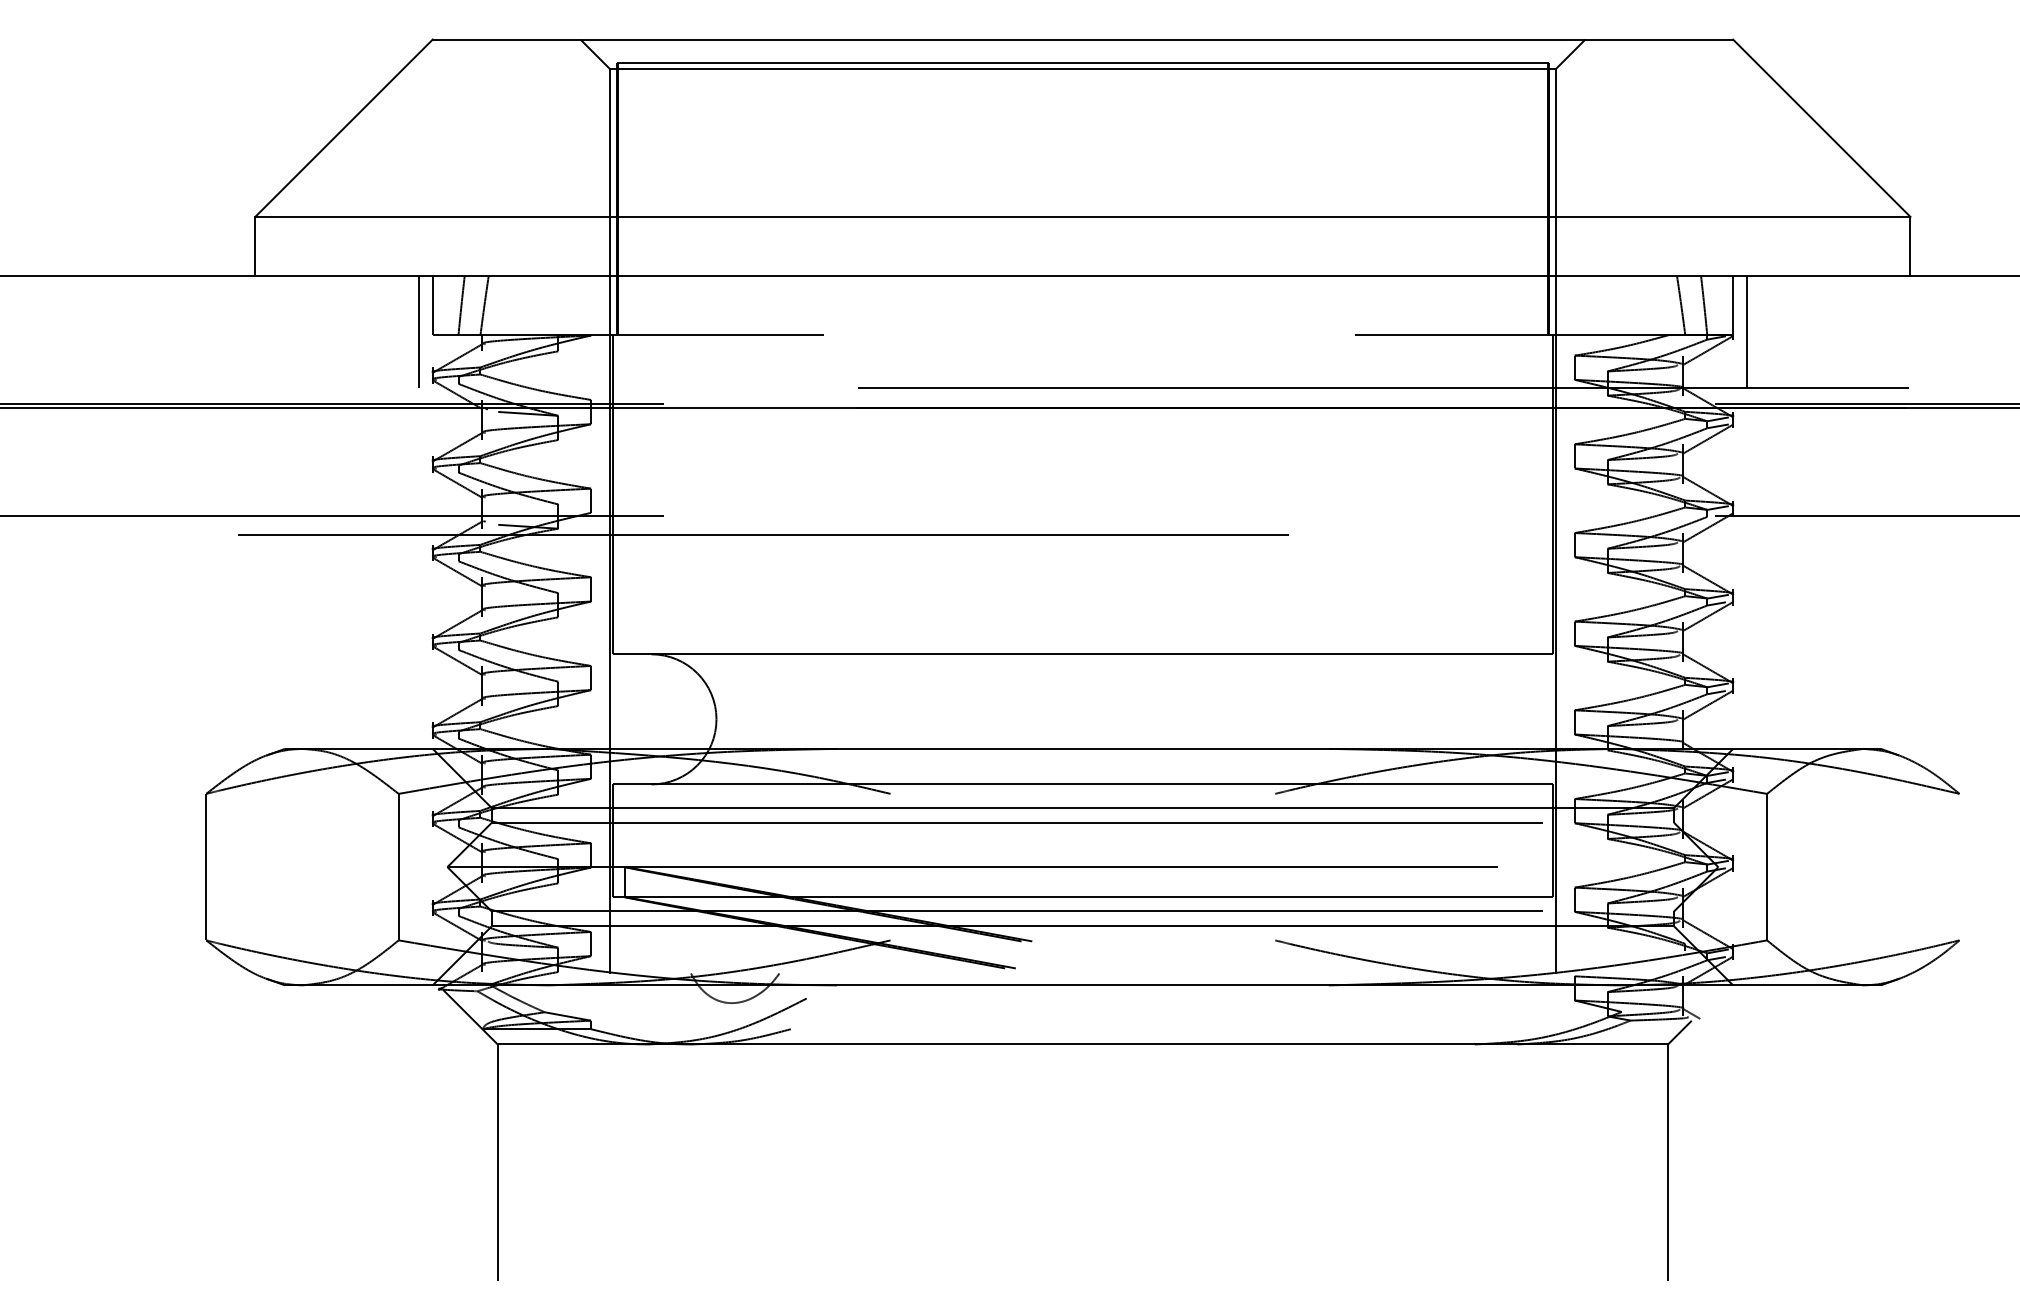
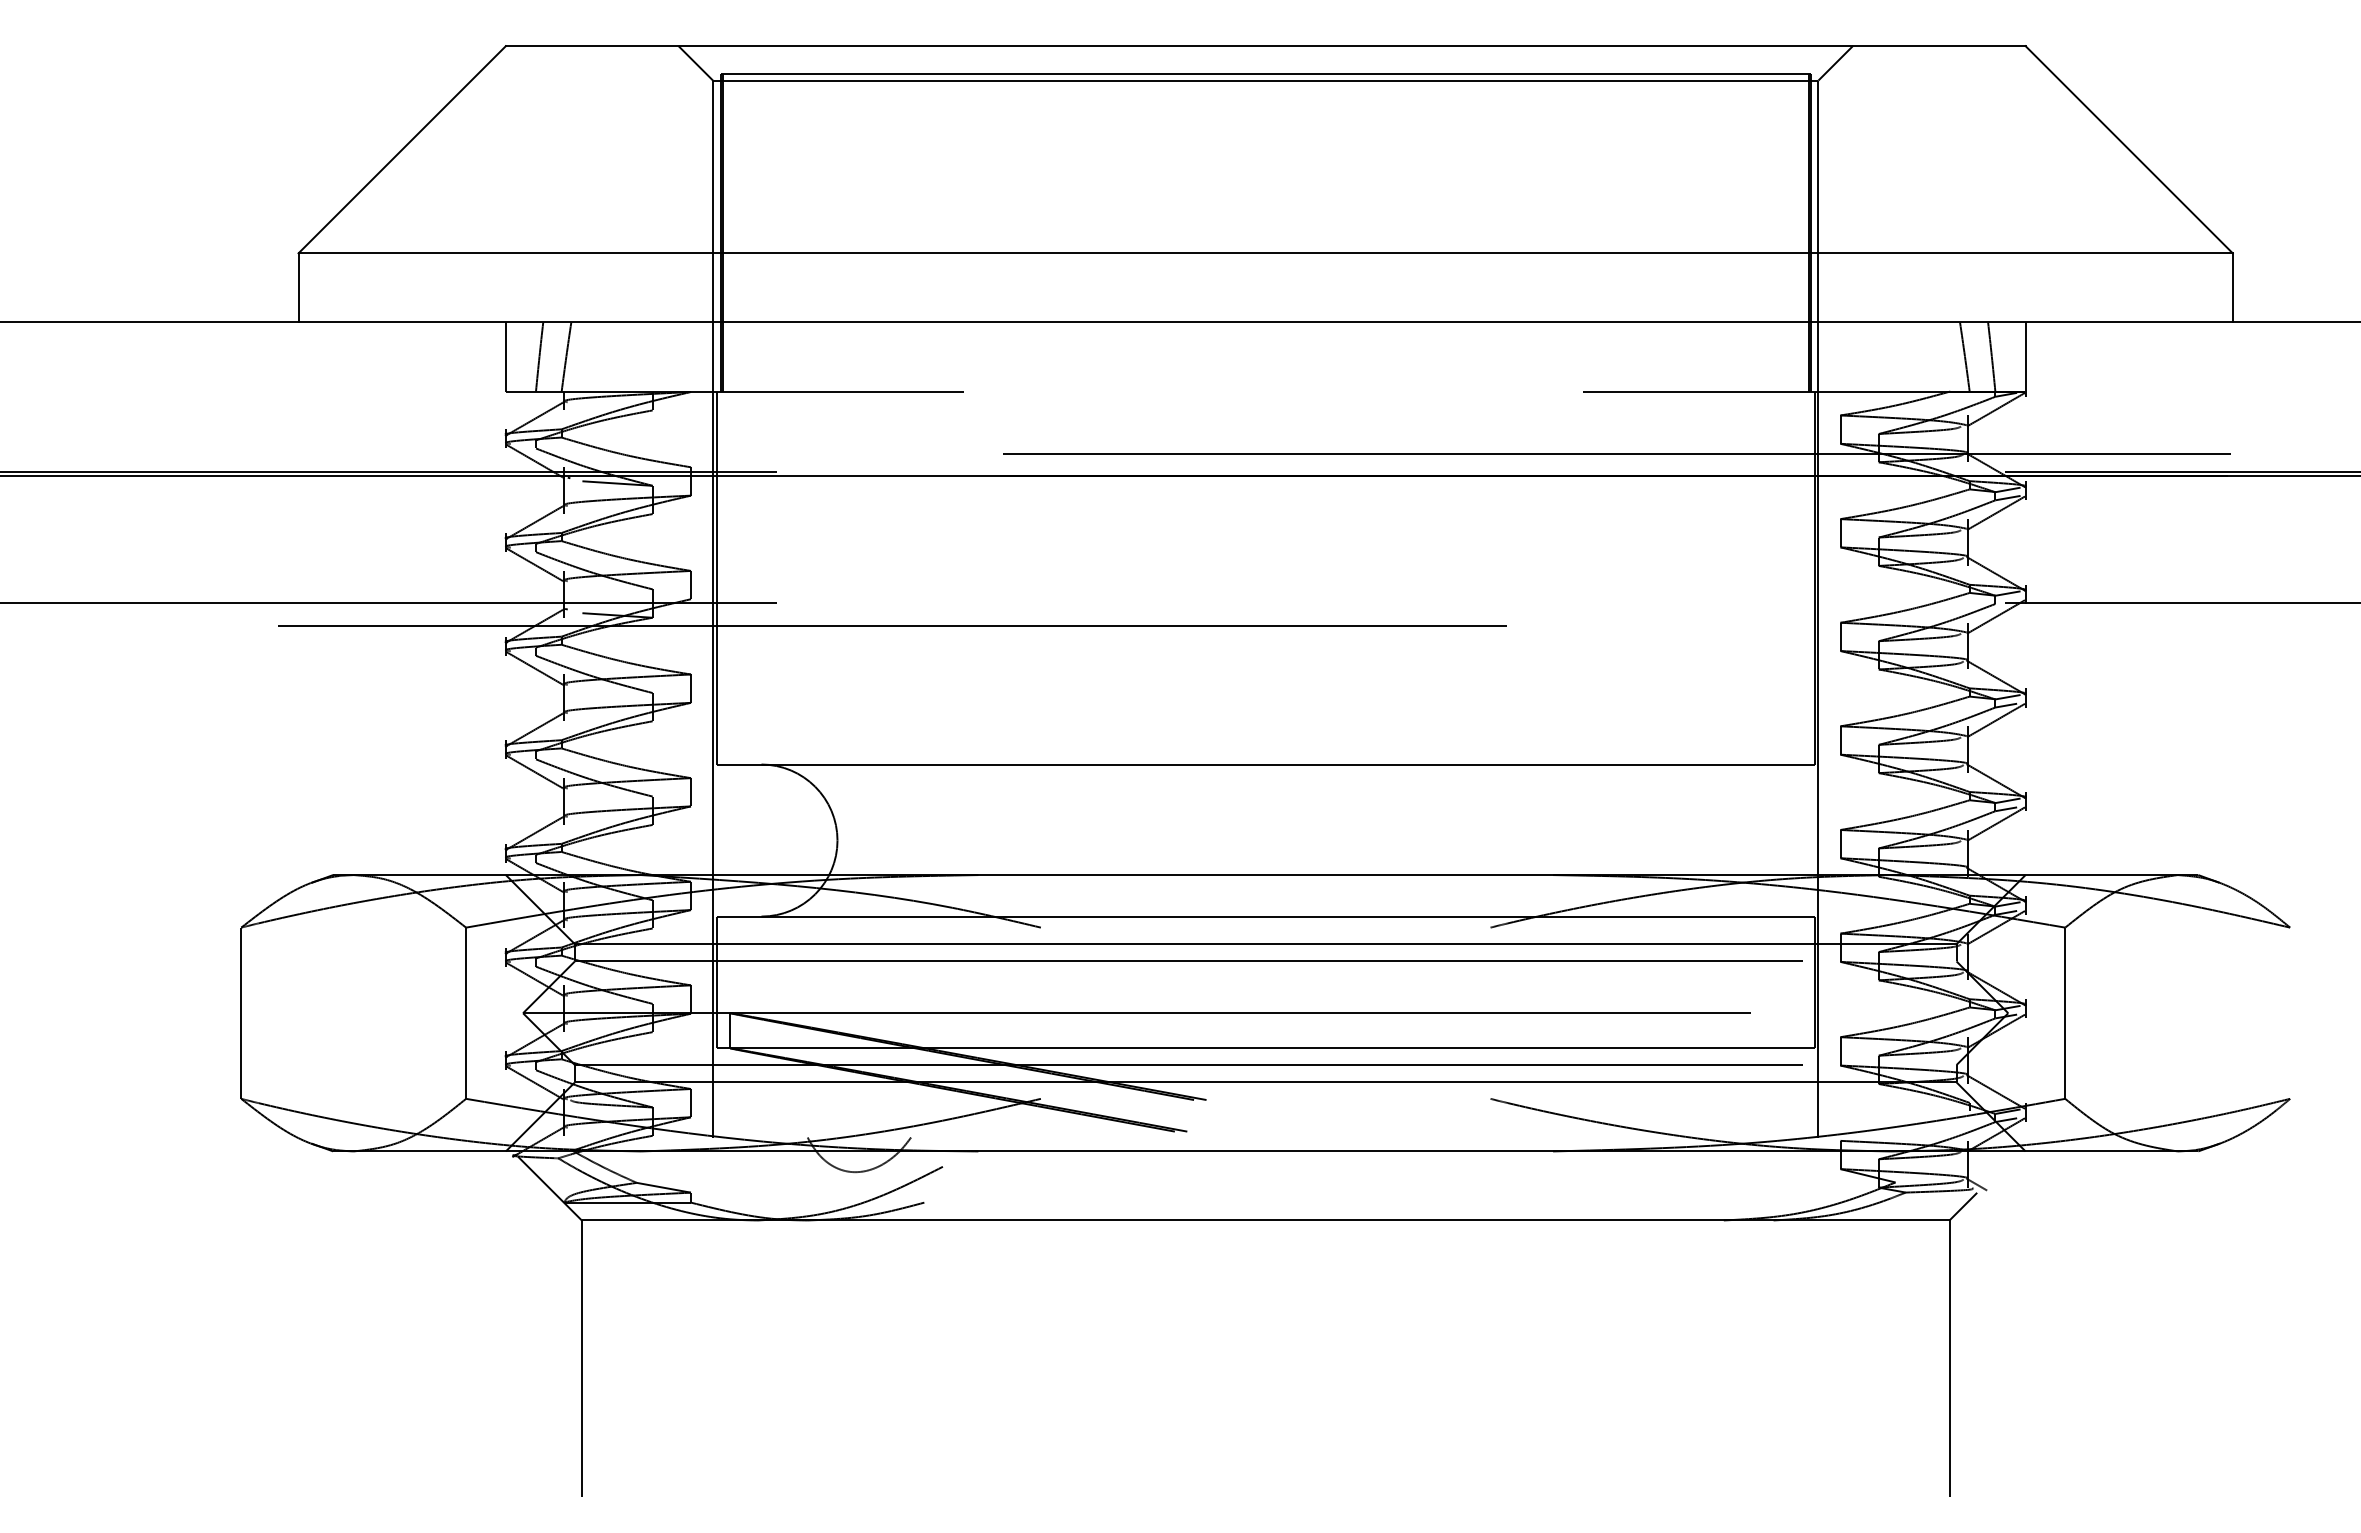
line: (418, 331) -> (489, 387), removed
line: (1747, 331) -> (2042, 387), removed

